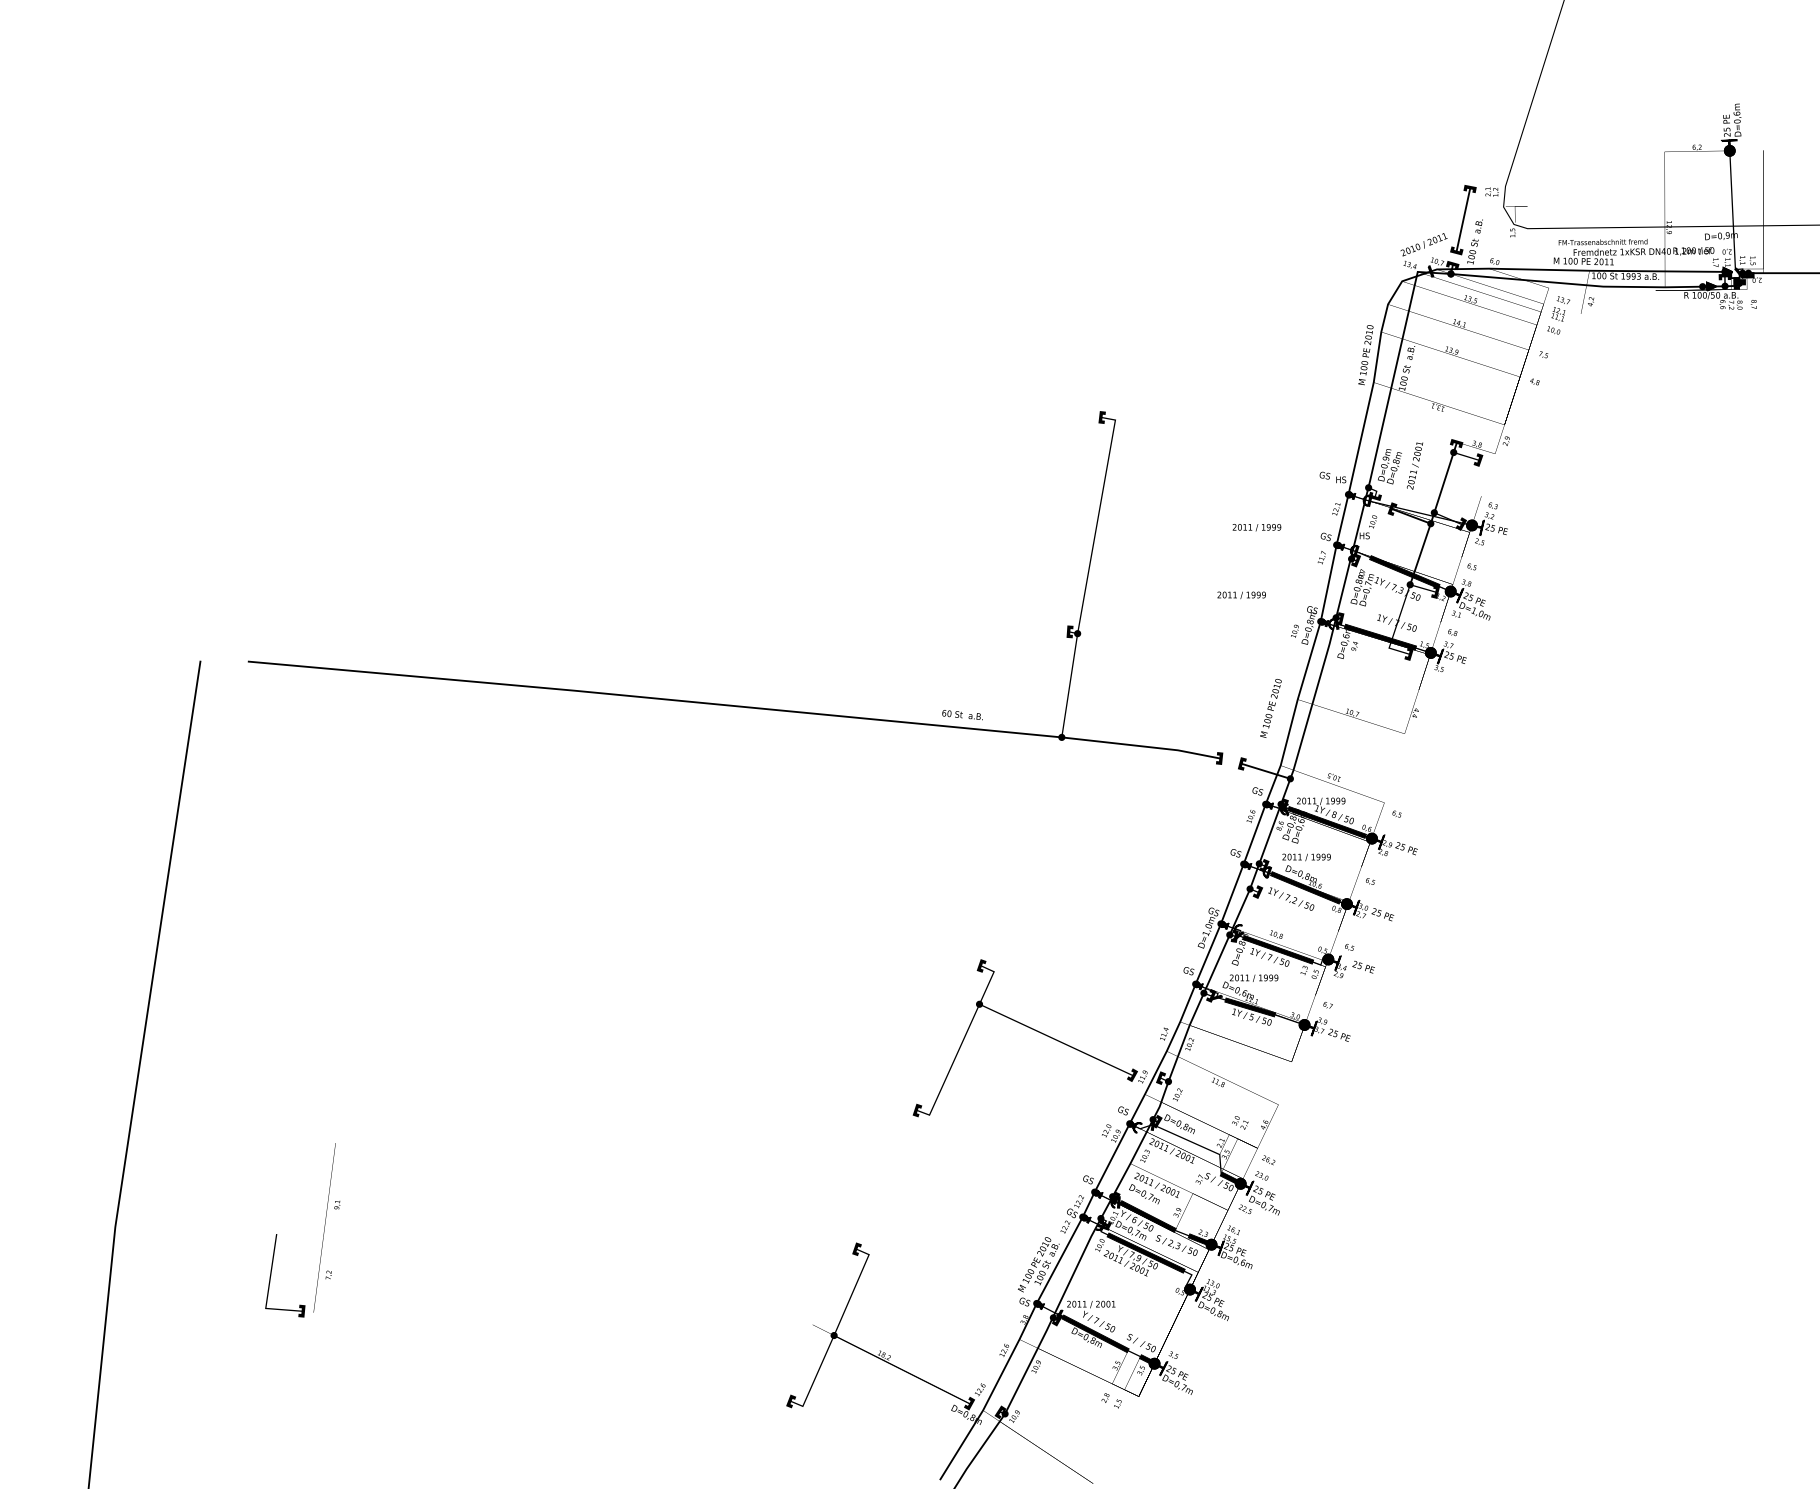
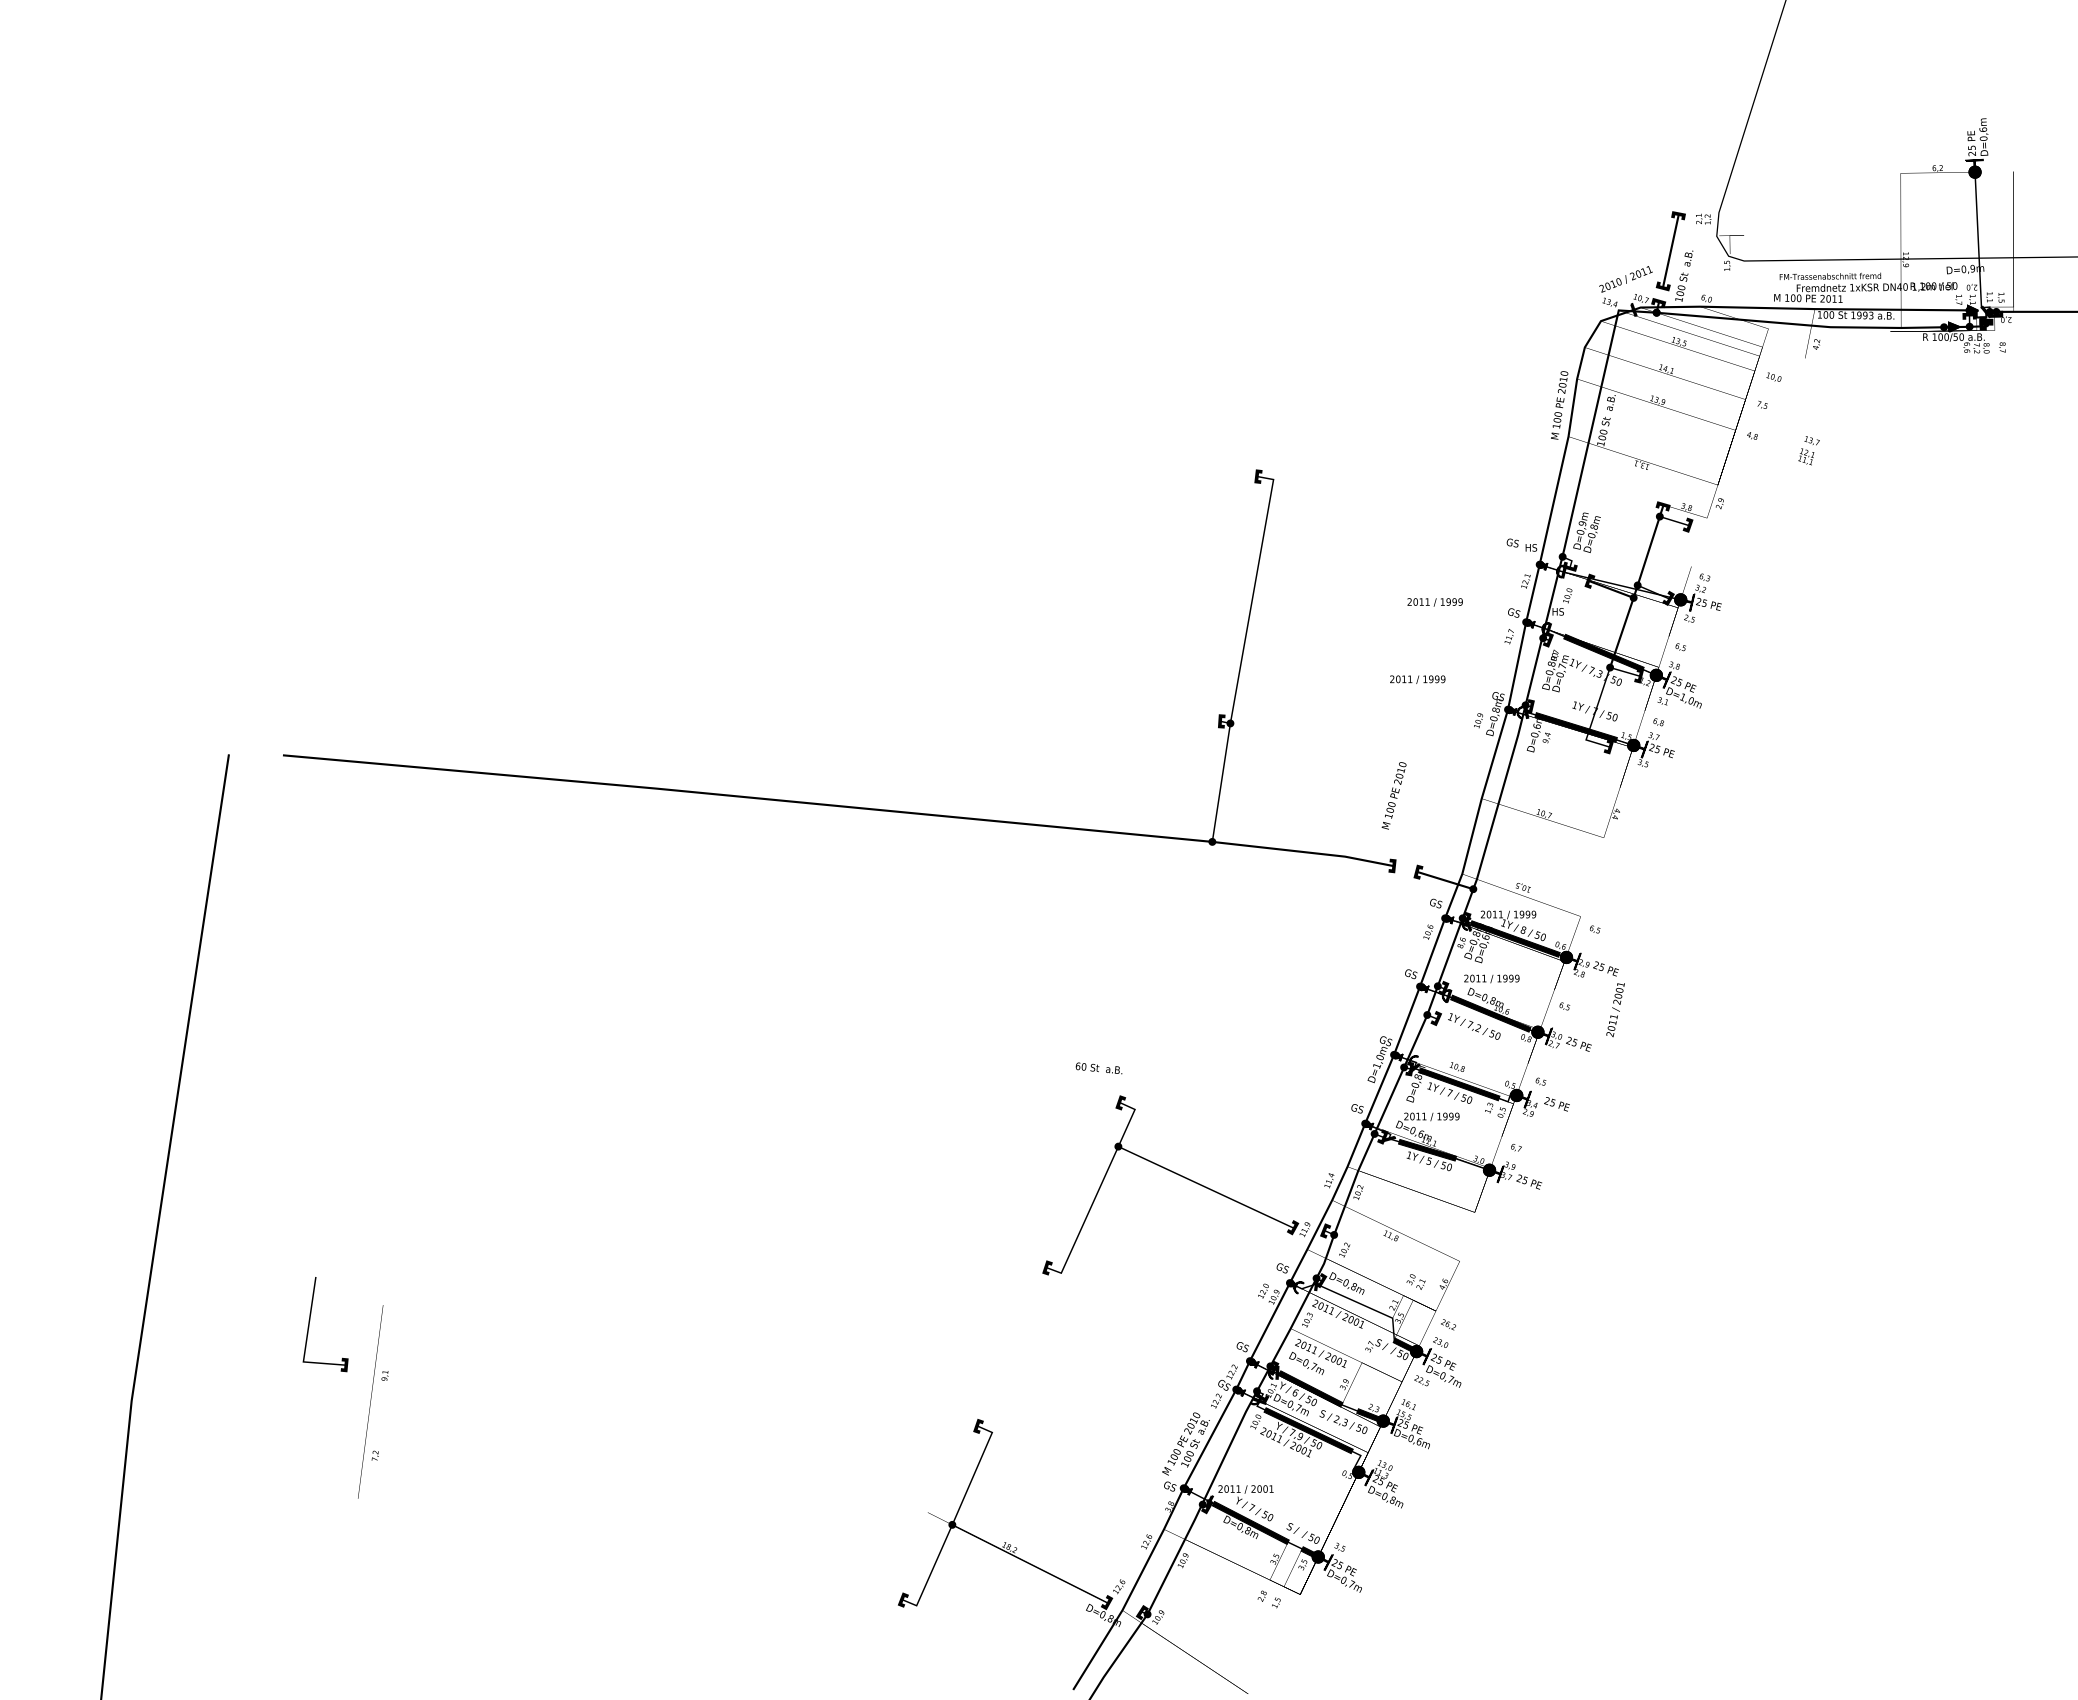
text: (1560, 308) -> (1808, 450), moved
text: (1414, 466) -> (1615, 1010), moved
text: (1270, 708) -> (1393, 795), moved
text: (962, 715) -> (1098, 1068), moved
part: (271, 1272) -> (310, 1320), moved

